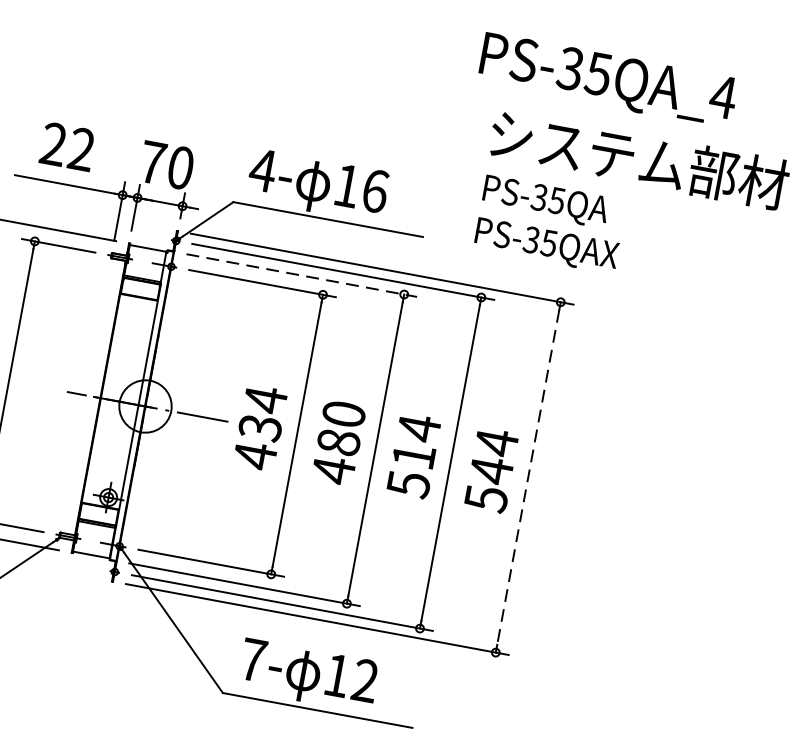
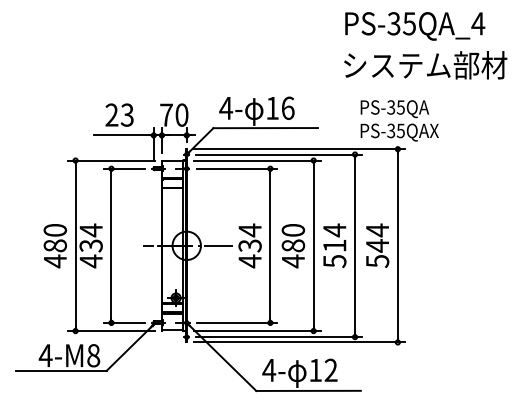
text: (608, 80) -> (415, 26), moved
text: (80, 149) -> (126, 115), 22 -> 23
text: (550, 223) -> (399, 120), moved
line: (302, 275) -> (257, 160), dashed -> solid
line: (527, 478) -> (397, 246), dashed -> solid
text: (253, 660) -> (269, 370), 7- -> 4-

